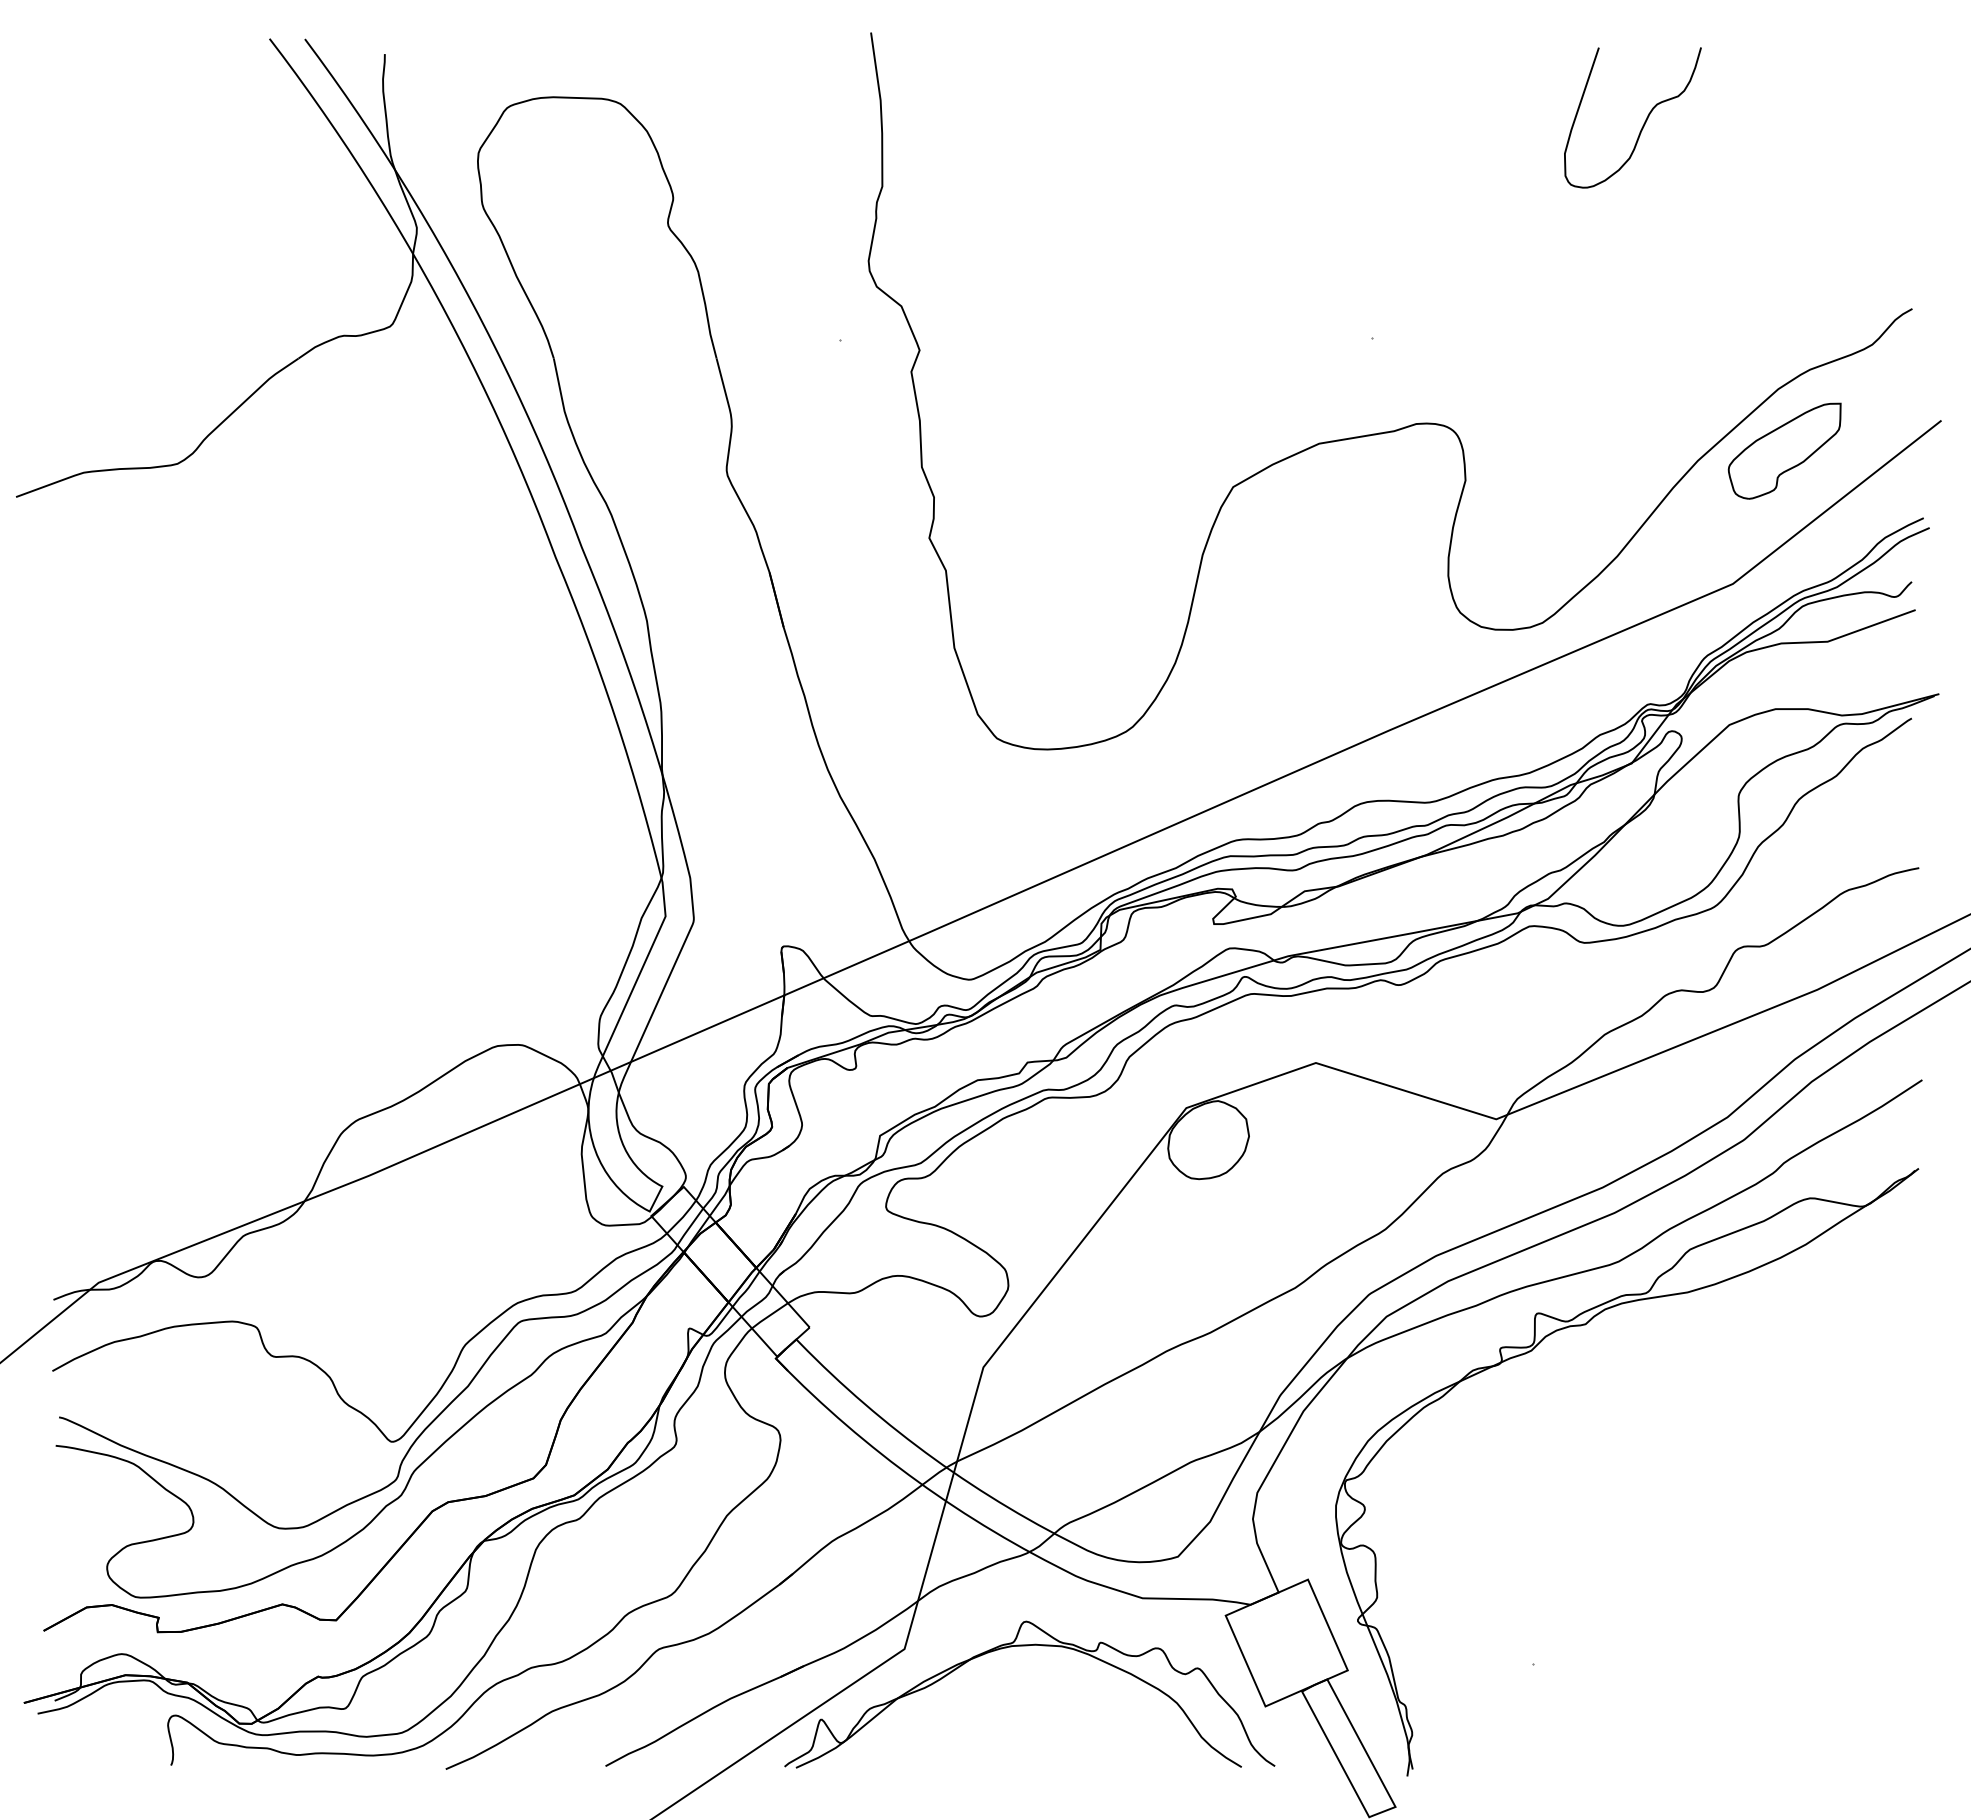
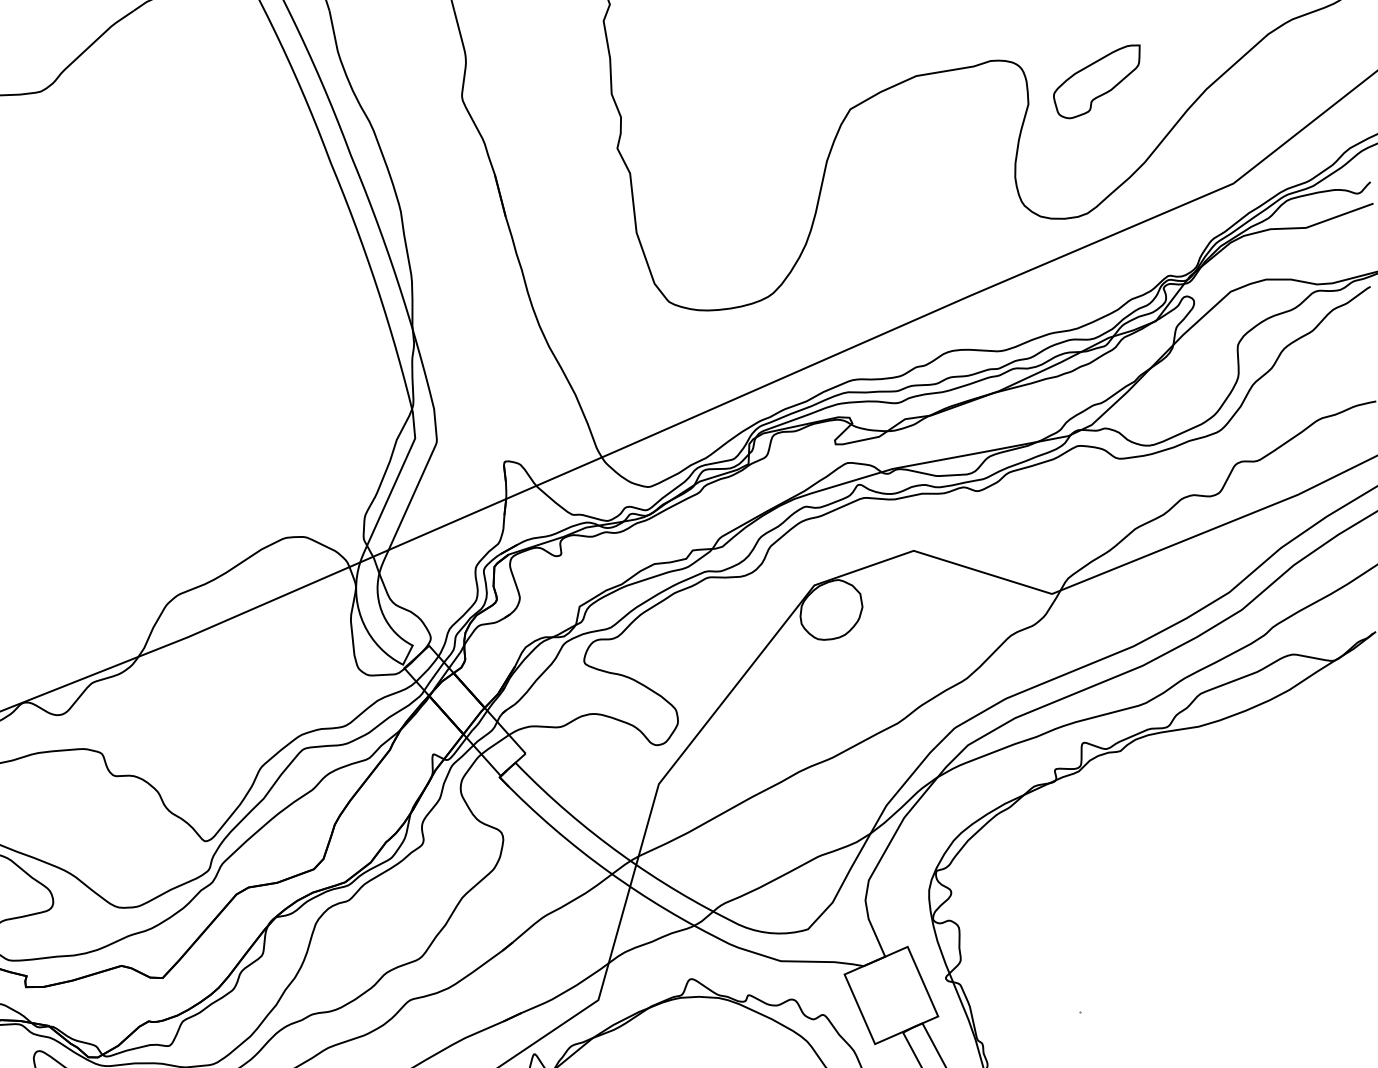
part: (1784, 450) -> (1096, 81), moved

